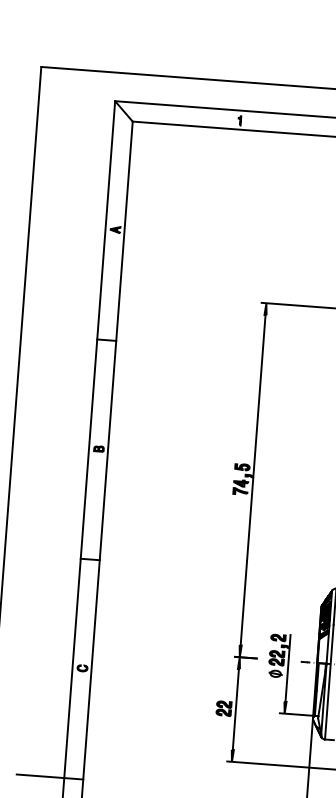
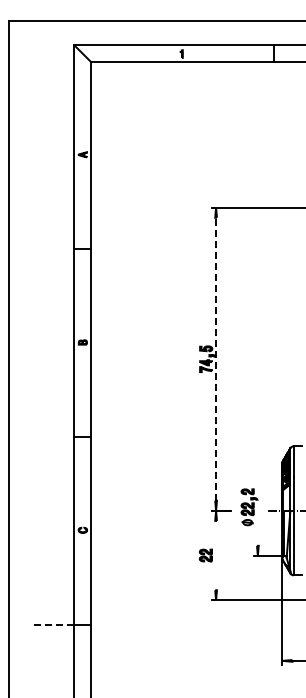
line: (253, 479) -> (216, 358), solid -> dashed
line: (287, 667) -> (257, 516), removed
line: (236, 709) -> (216, 555), removed
line: (39, 775) -> (53, 624), solid -> dashed

